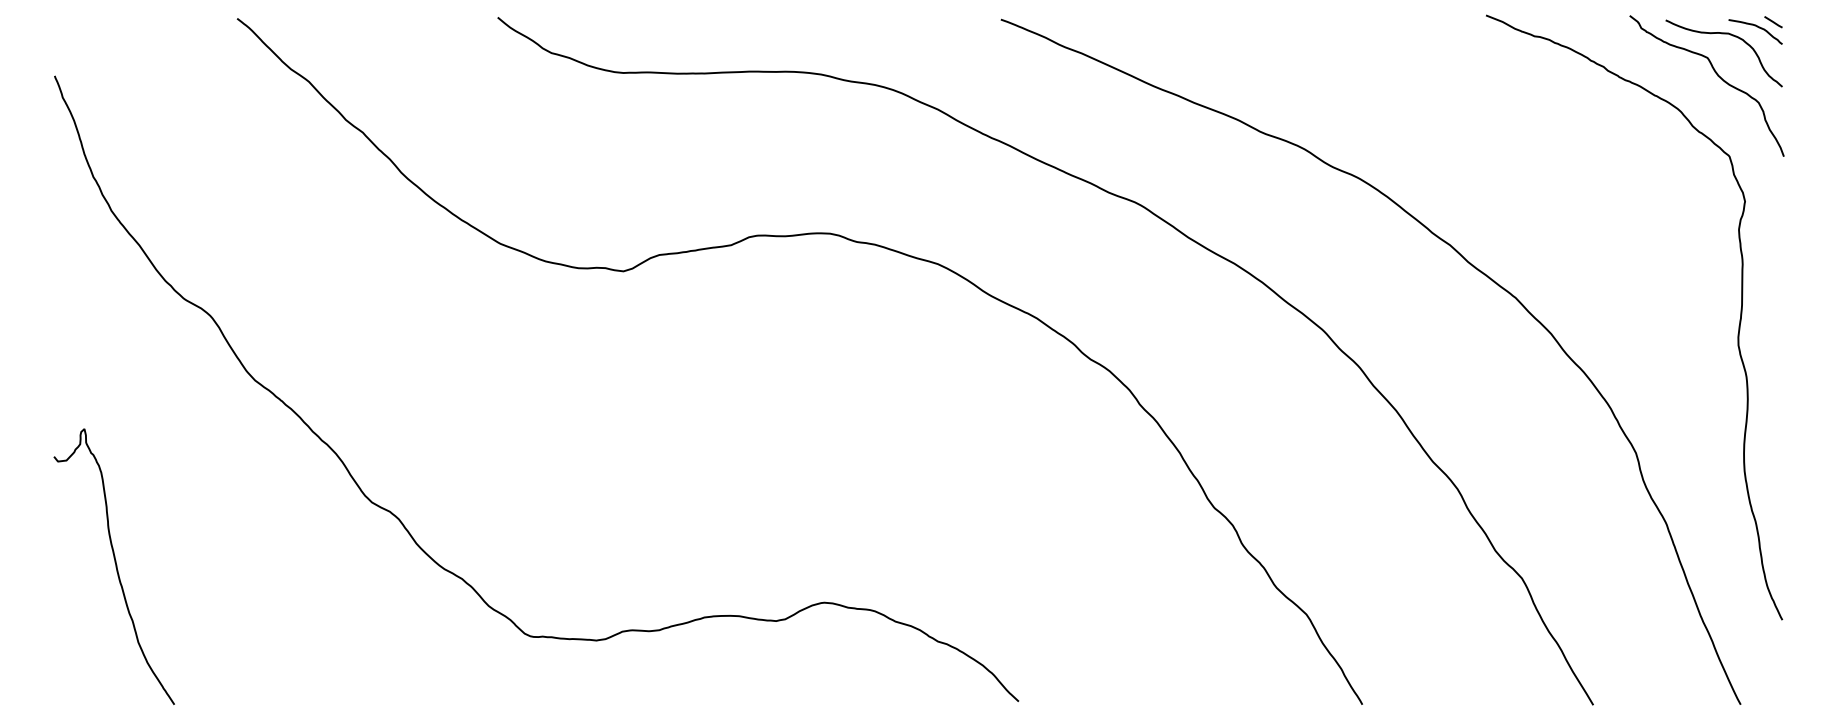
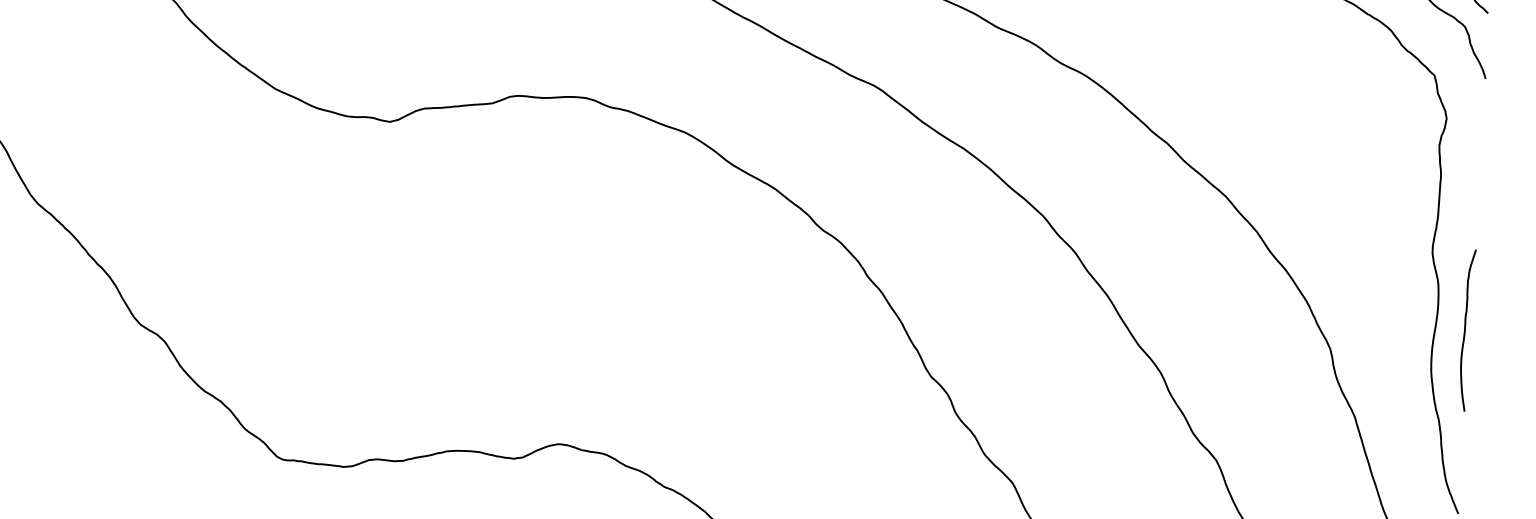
curve: (1778, 424) -> (1465, 330), added

